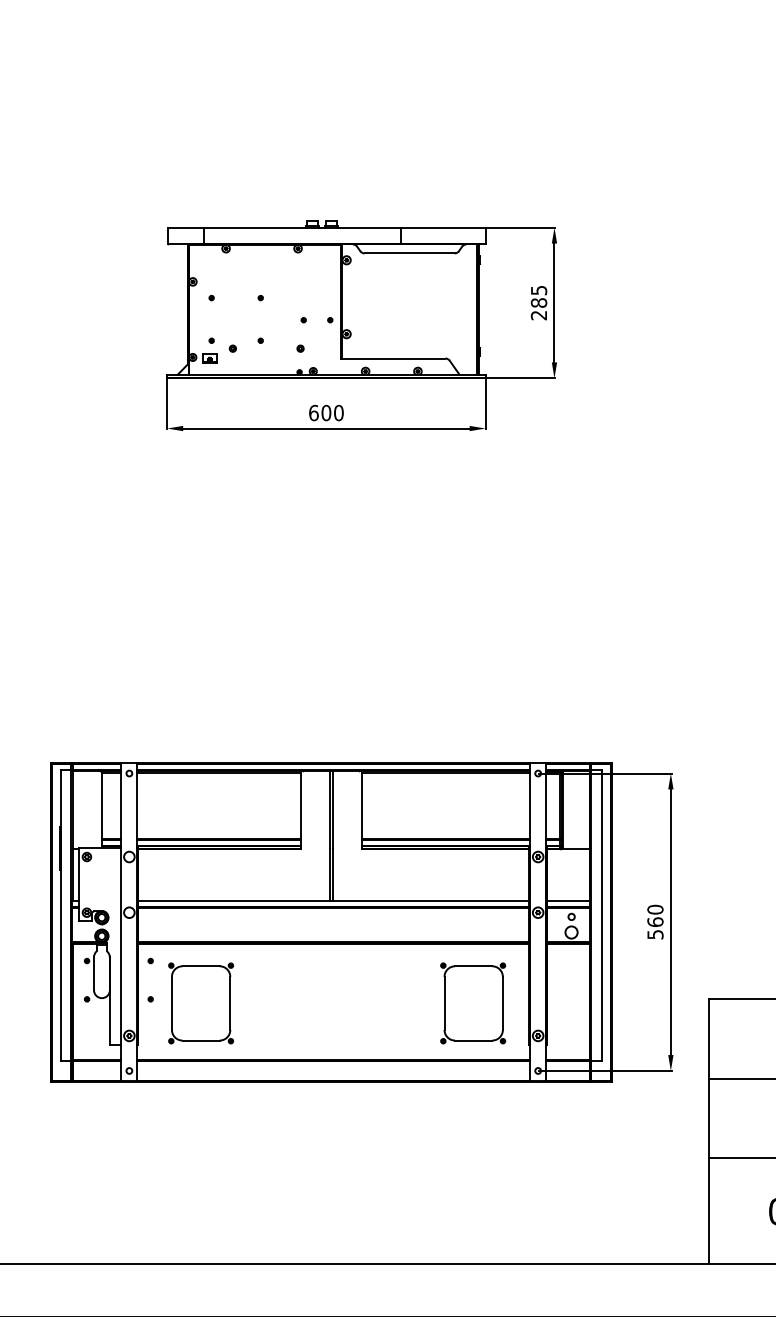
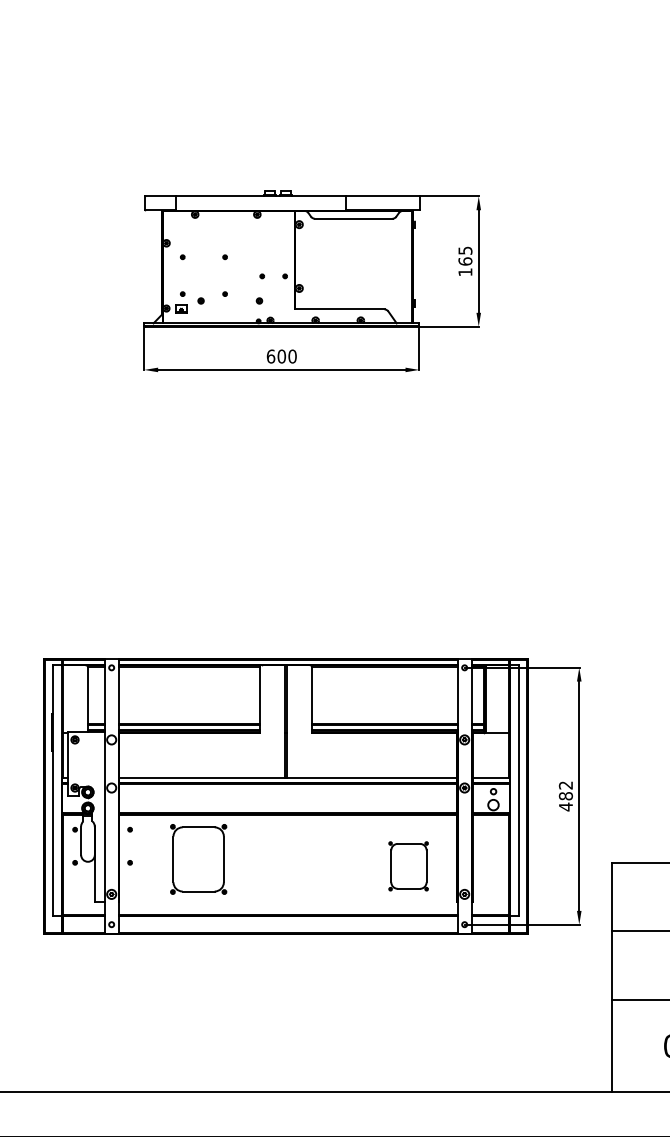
text: (538, 309) -> (464, 267), 285 -> 165
text: (655, 921) -> (565, 795), 560 -> 482
part: (200, 1003) -> (198, 859), moved
part: (473, 1003) -> (408, 866), size x0.7

